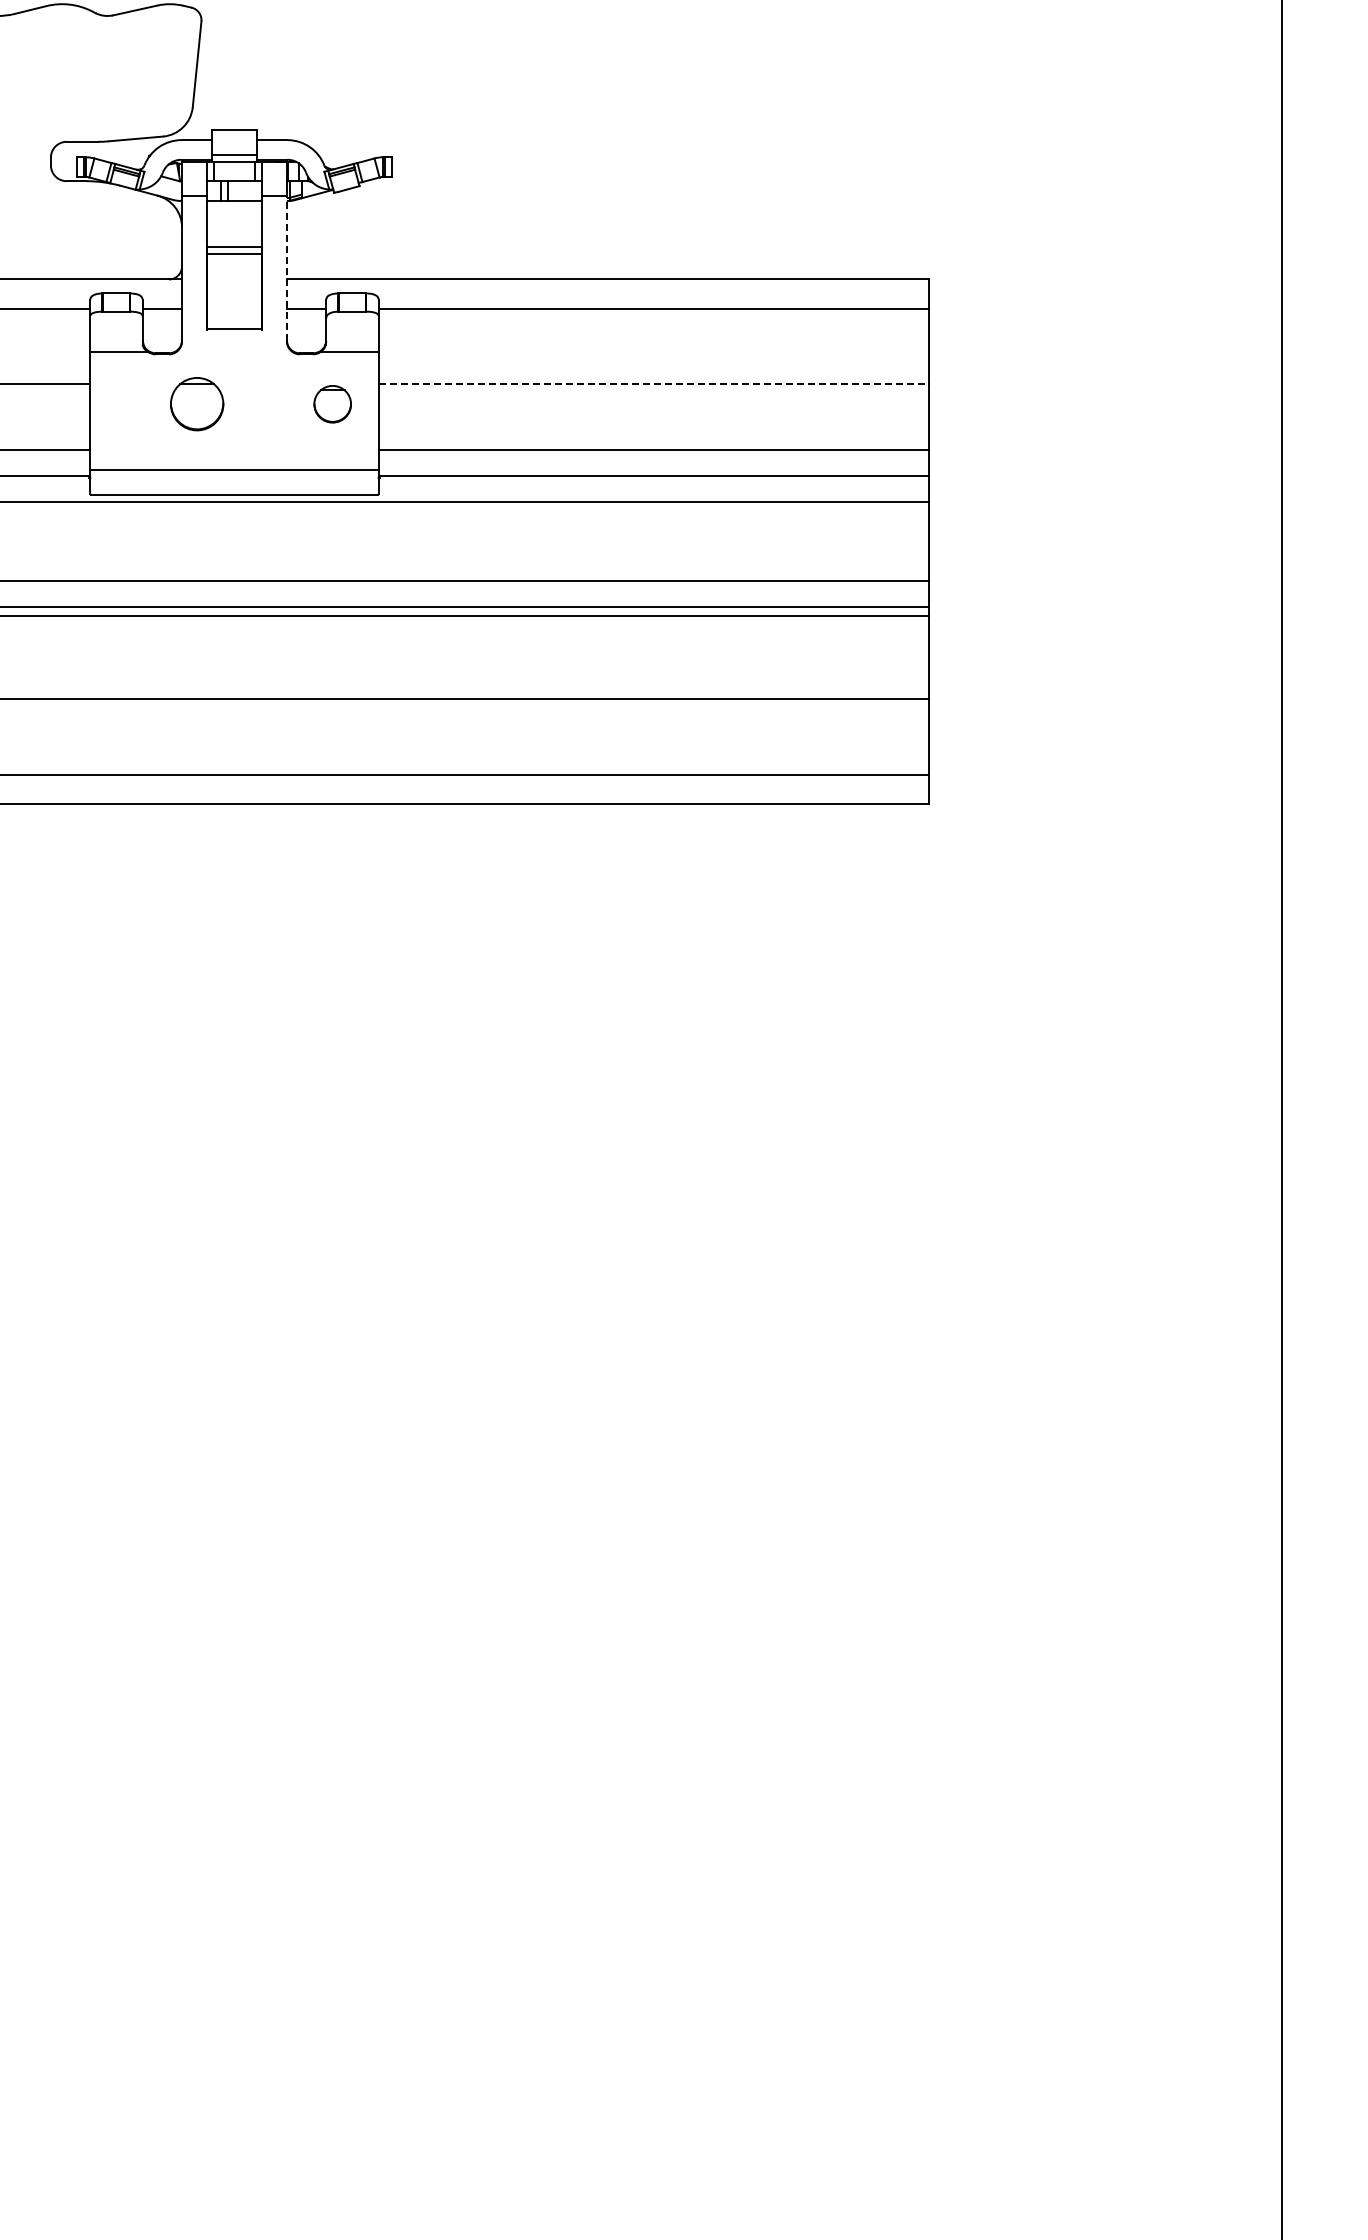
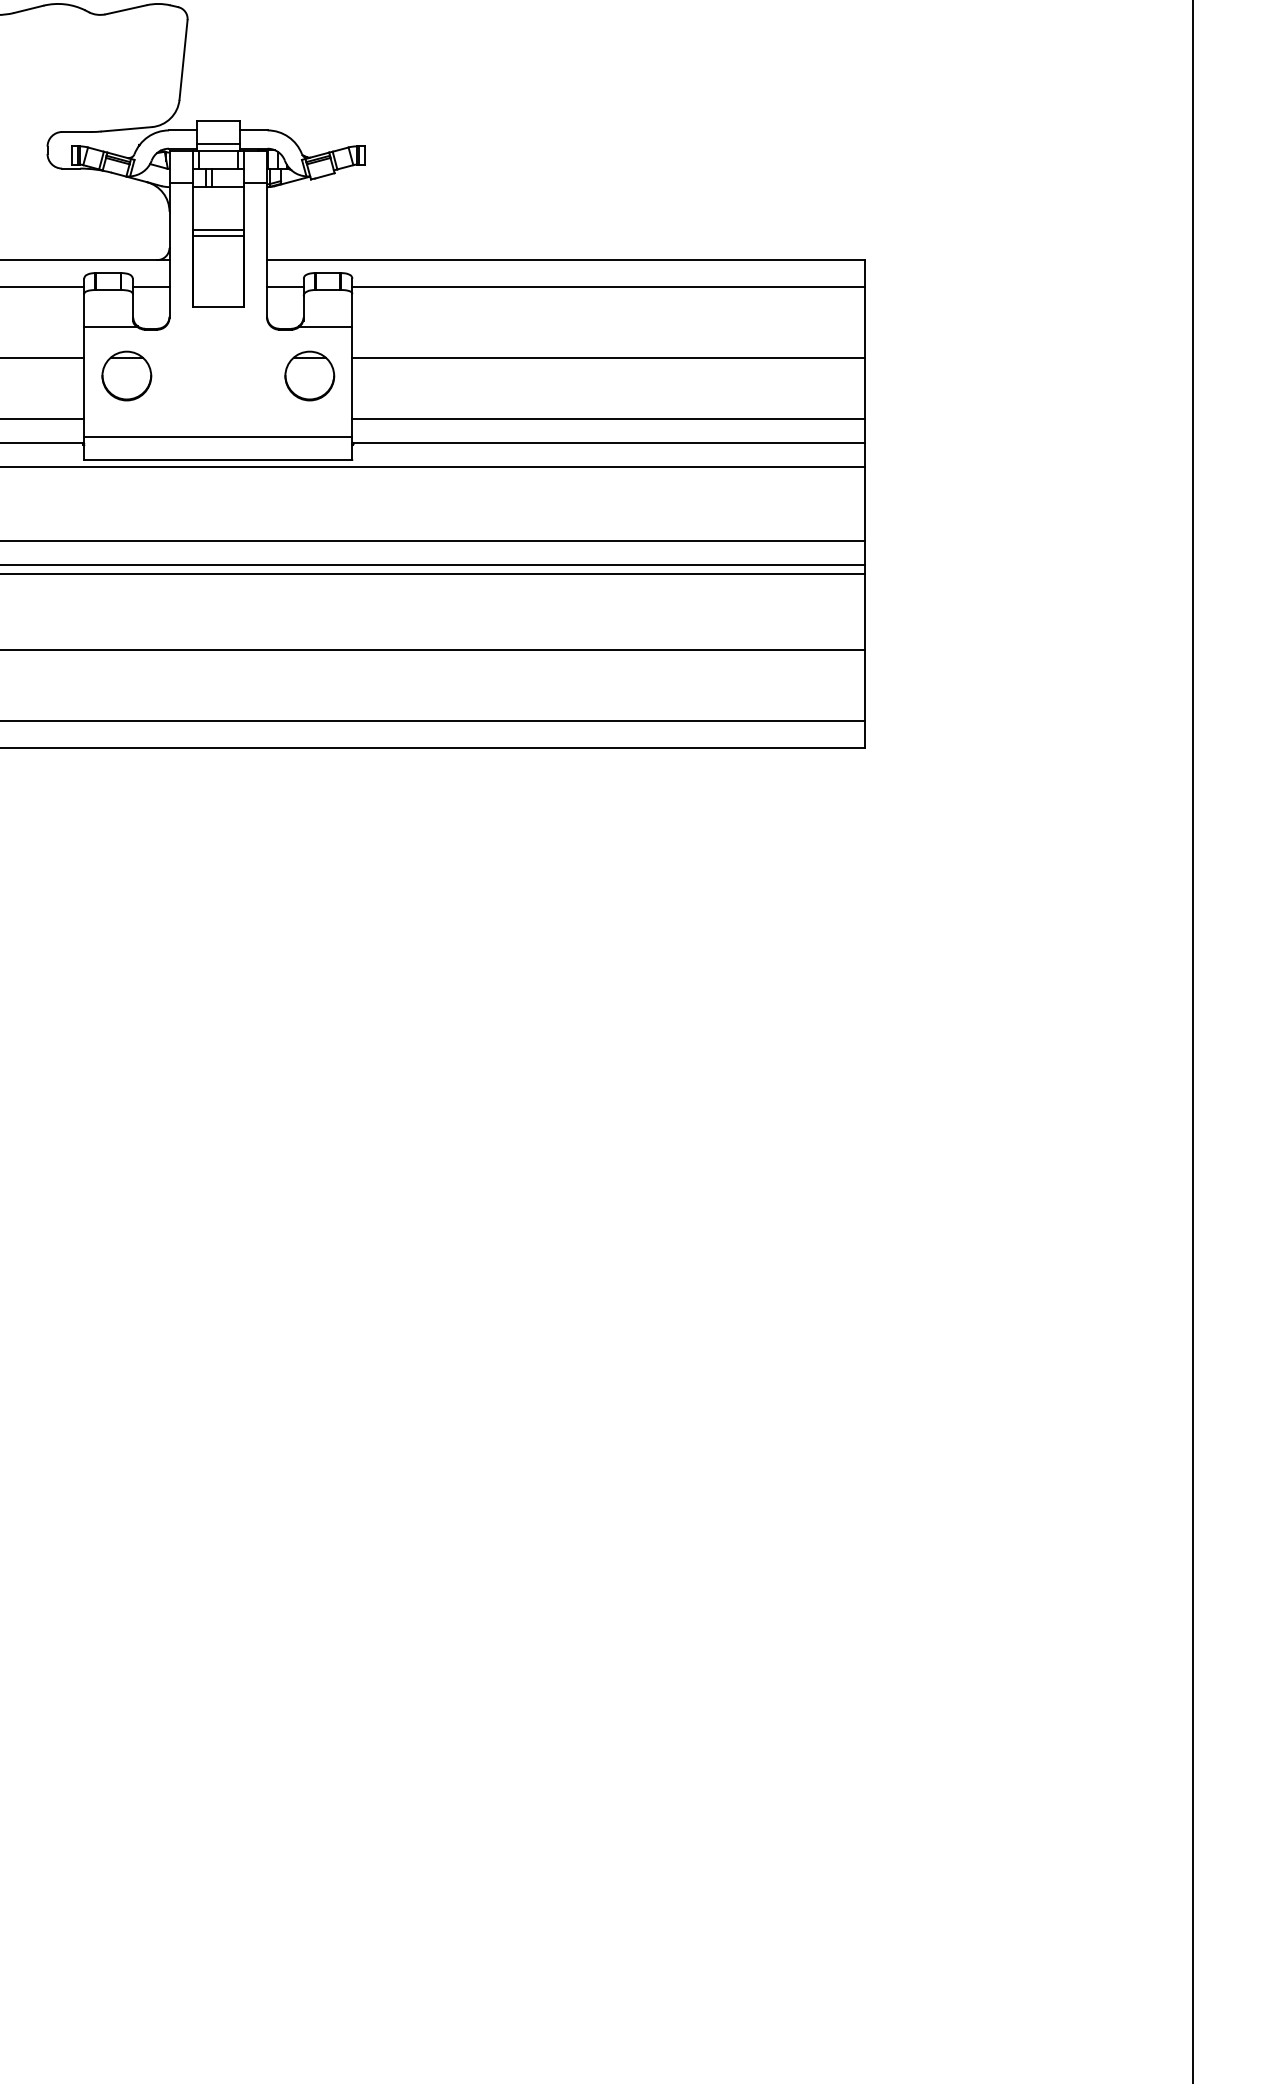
line: (286, 268) -> (266, 249), dashed -> solid
line: (654, 384) -> (609, 357), dashed -> solid
part: (197, 404) -> (127, 376), moved
part: (332, 404) -> (309, 376), size x1.43

